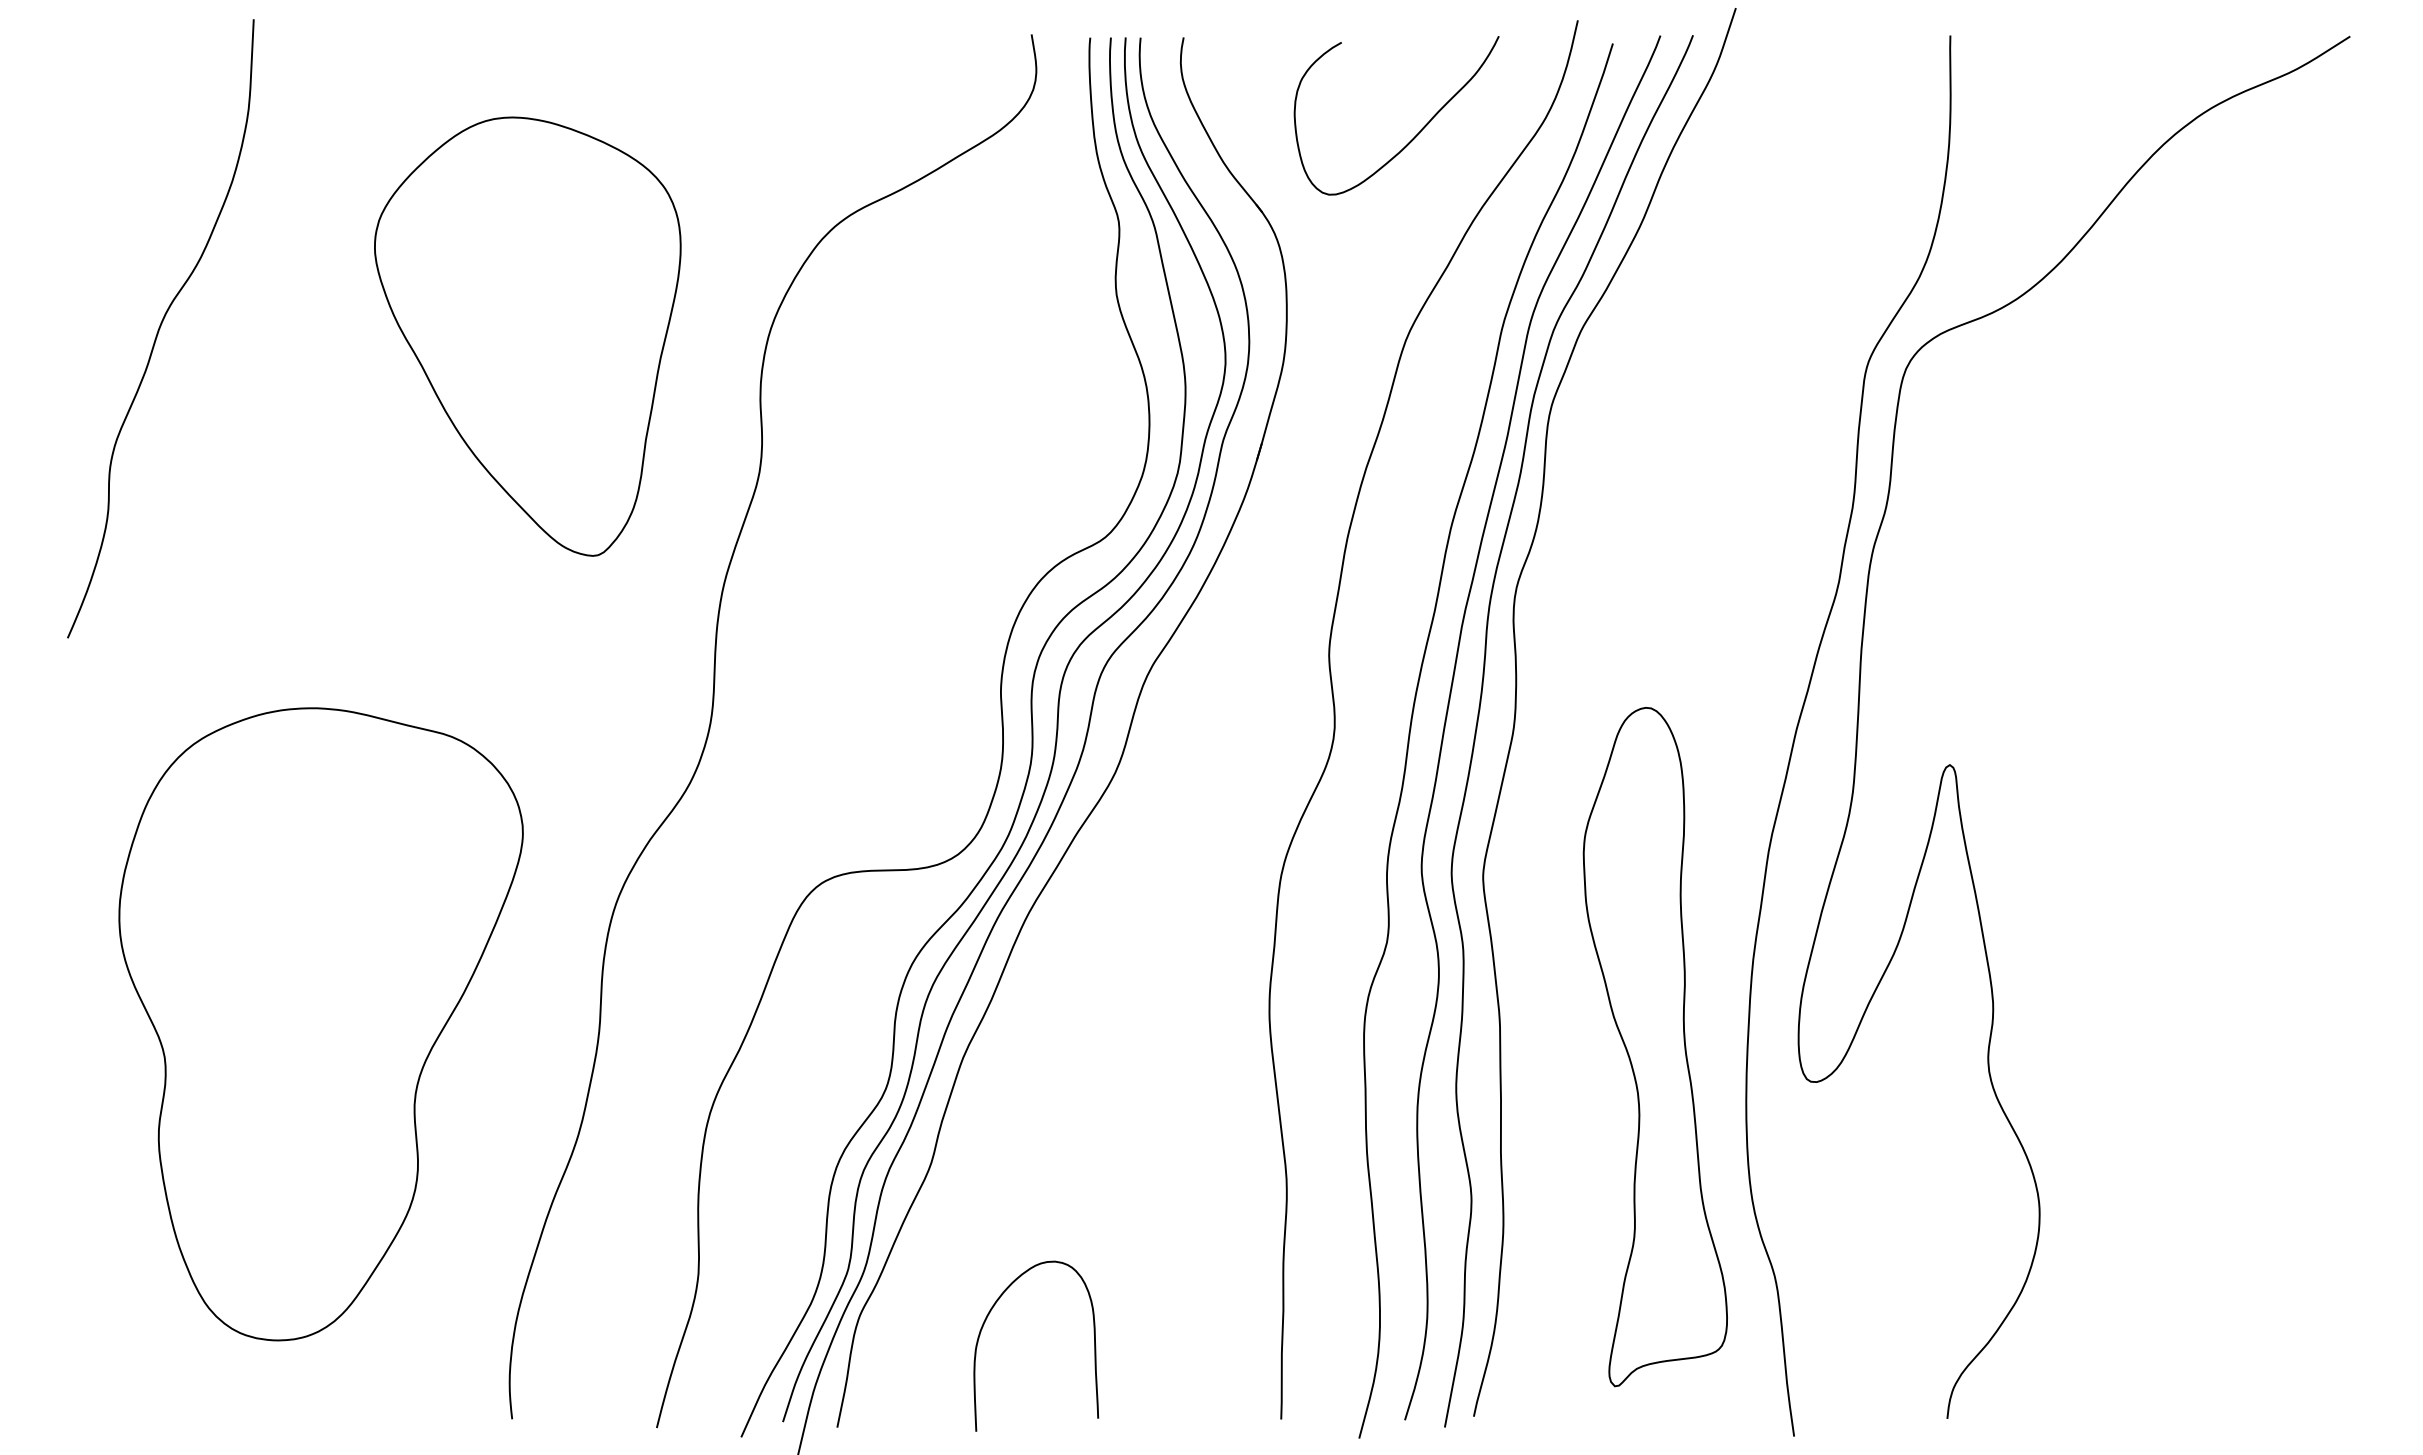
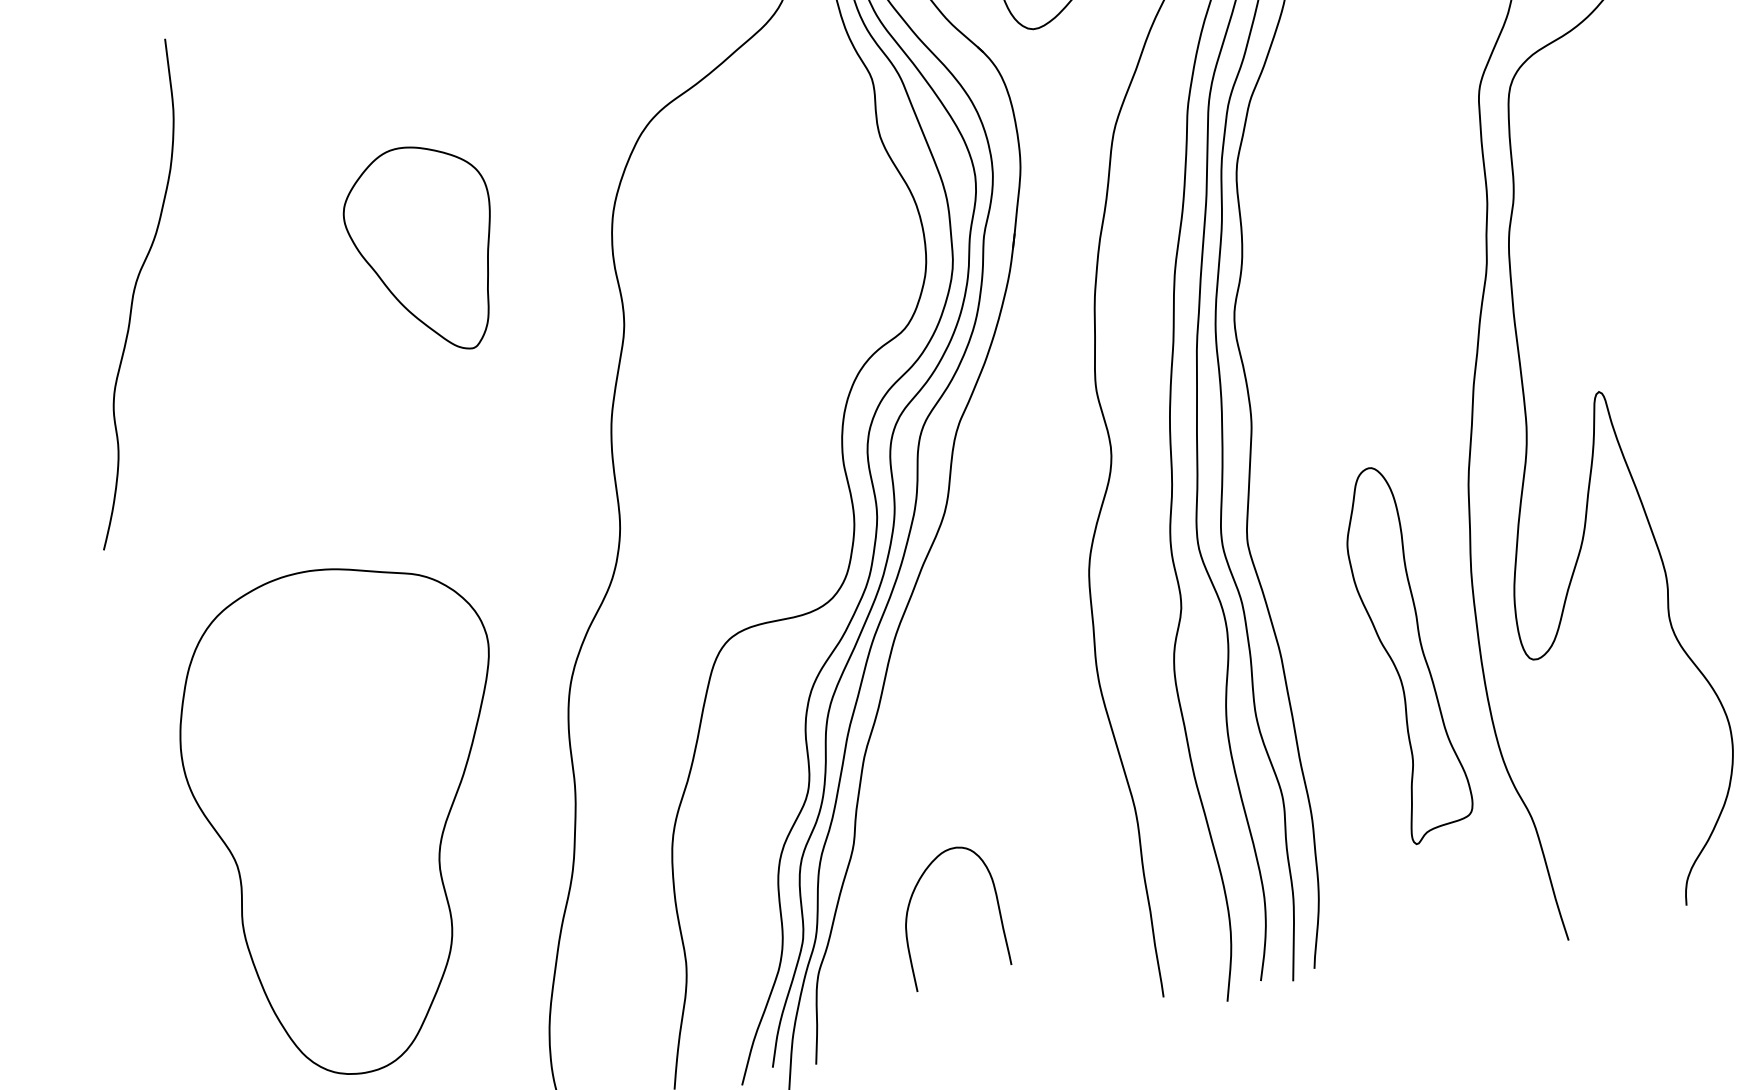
part: (527, 336) -> (423, 250), size x0.6
part: (1654, 1047) -> (1405, 654), size x0.7
curve: (986, 1320) -> (910, 903), moved

